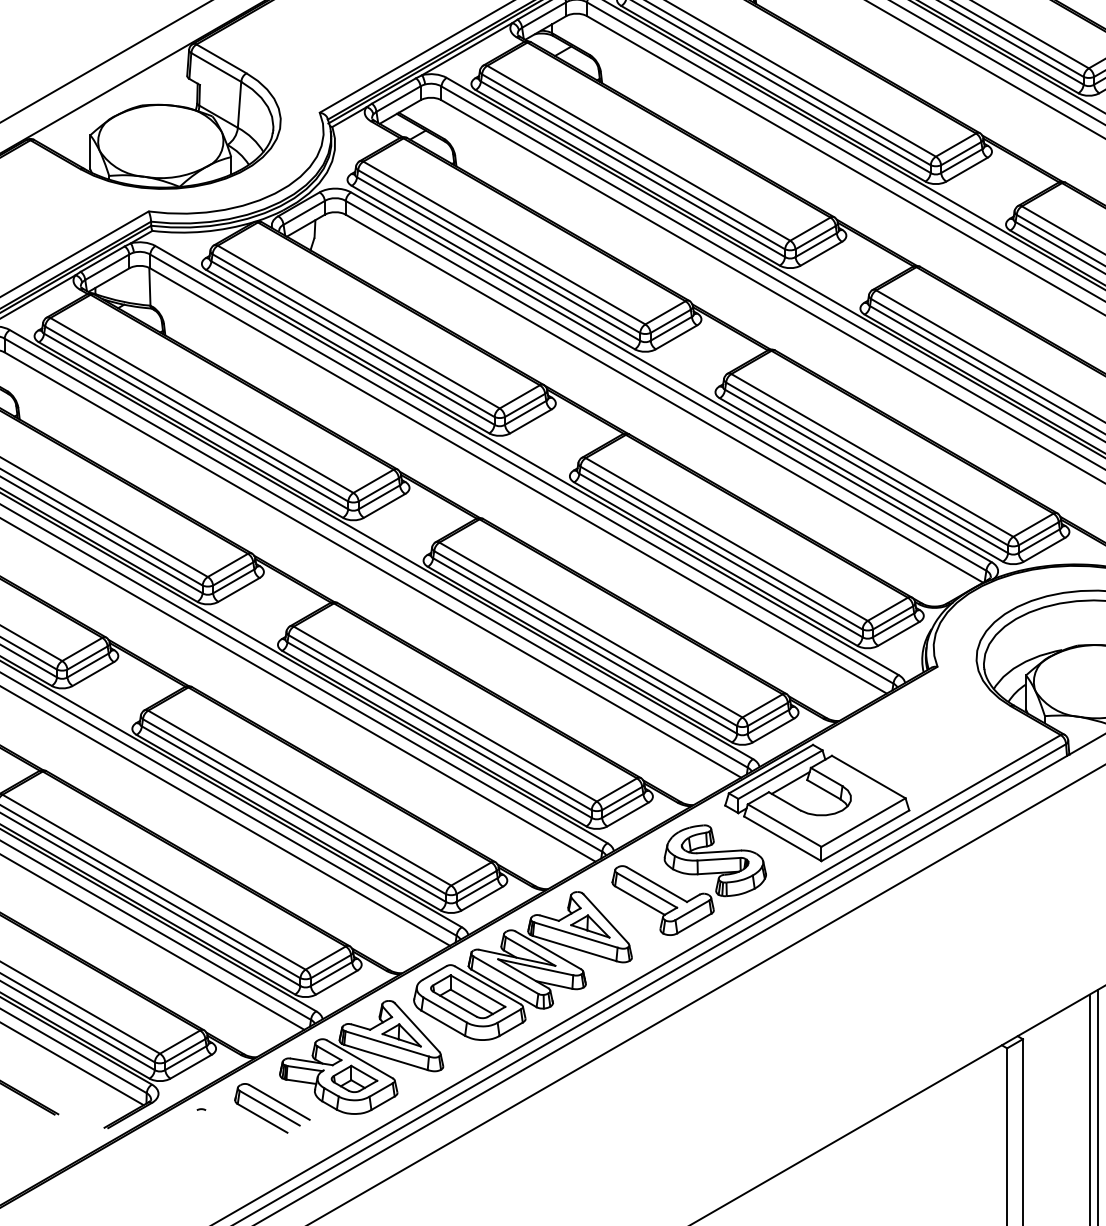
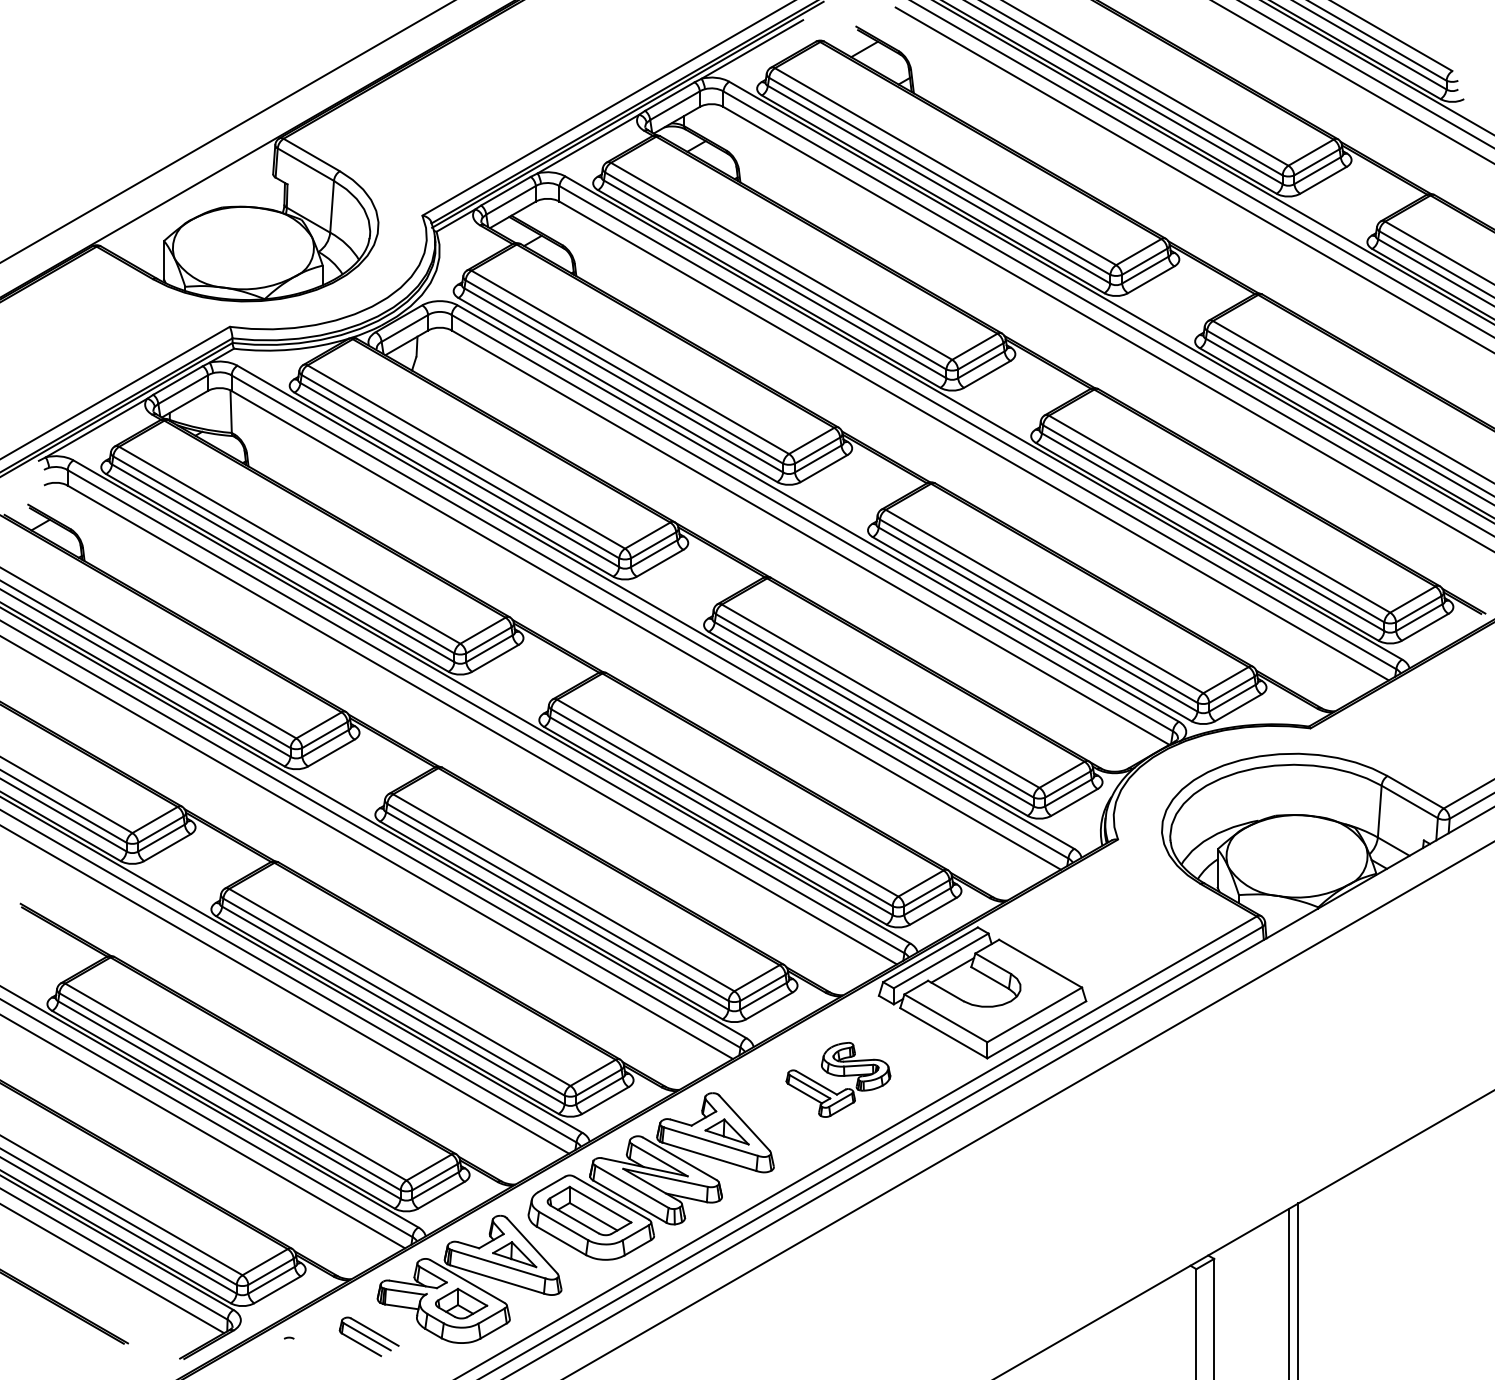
part: (689, 879) -> (838, 1079), size x0.6
part: (272, 1108) -> (369, 1336), size x0.7

